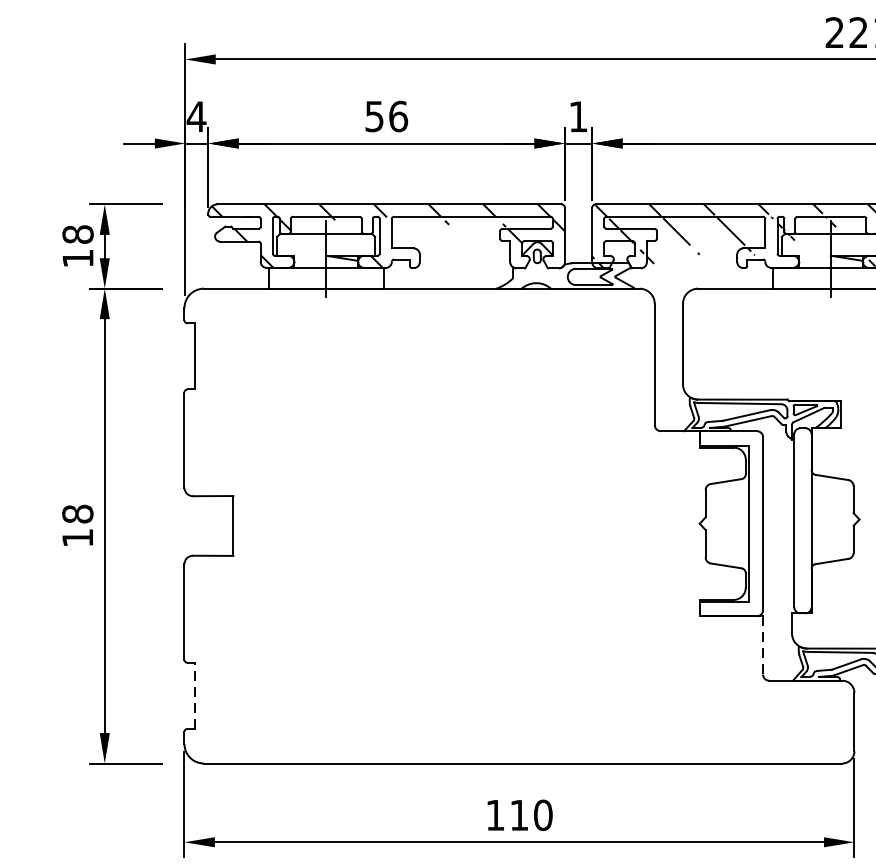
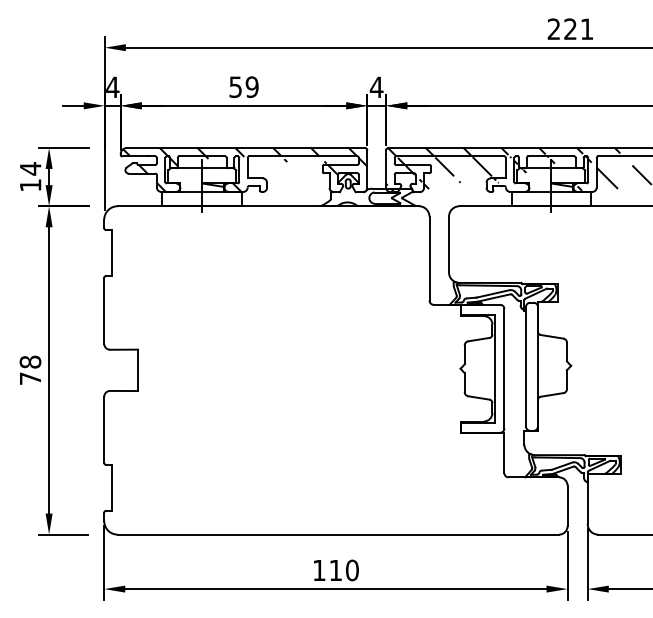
text: (578, 115) -> (376, 86), 1 -> 4
text: (397, 117) -> (251, 87), 56 -> 59
text: (77, 234) -> (30, 168), 18 -> 14
text: (77, 537) -> (30, 378), 18 -> 78
line: (763, 646) -> (504, 453), dashed -> solid
line: (194, 695) -> (111, 487), dashed -> solid

